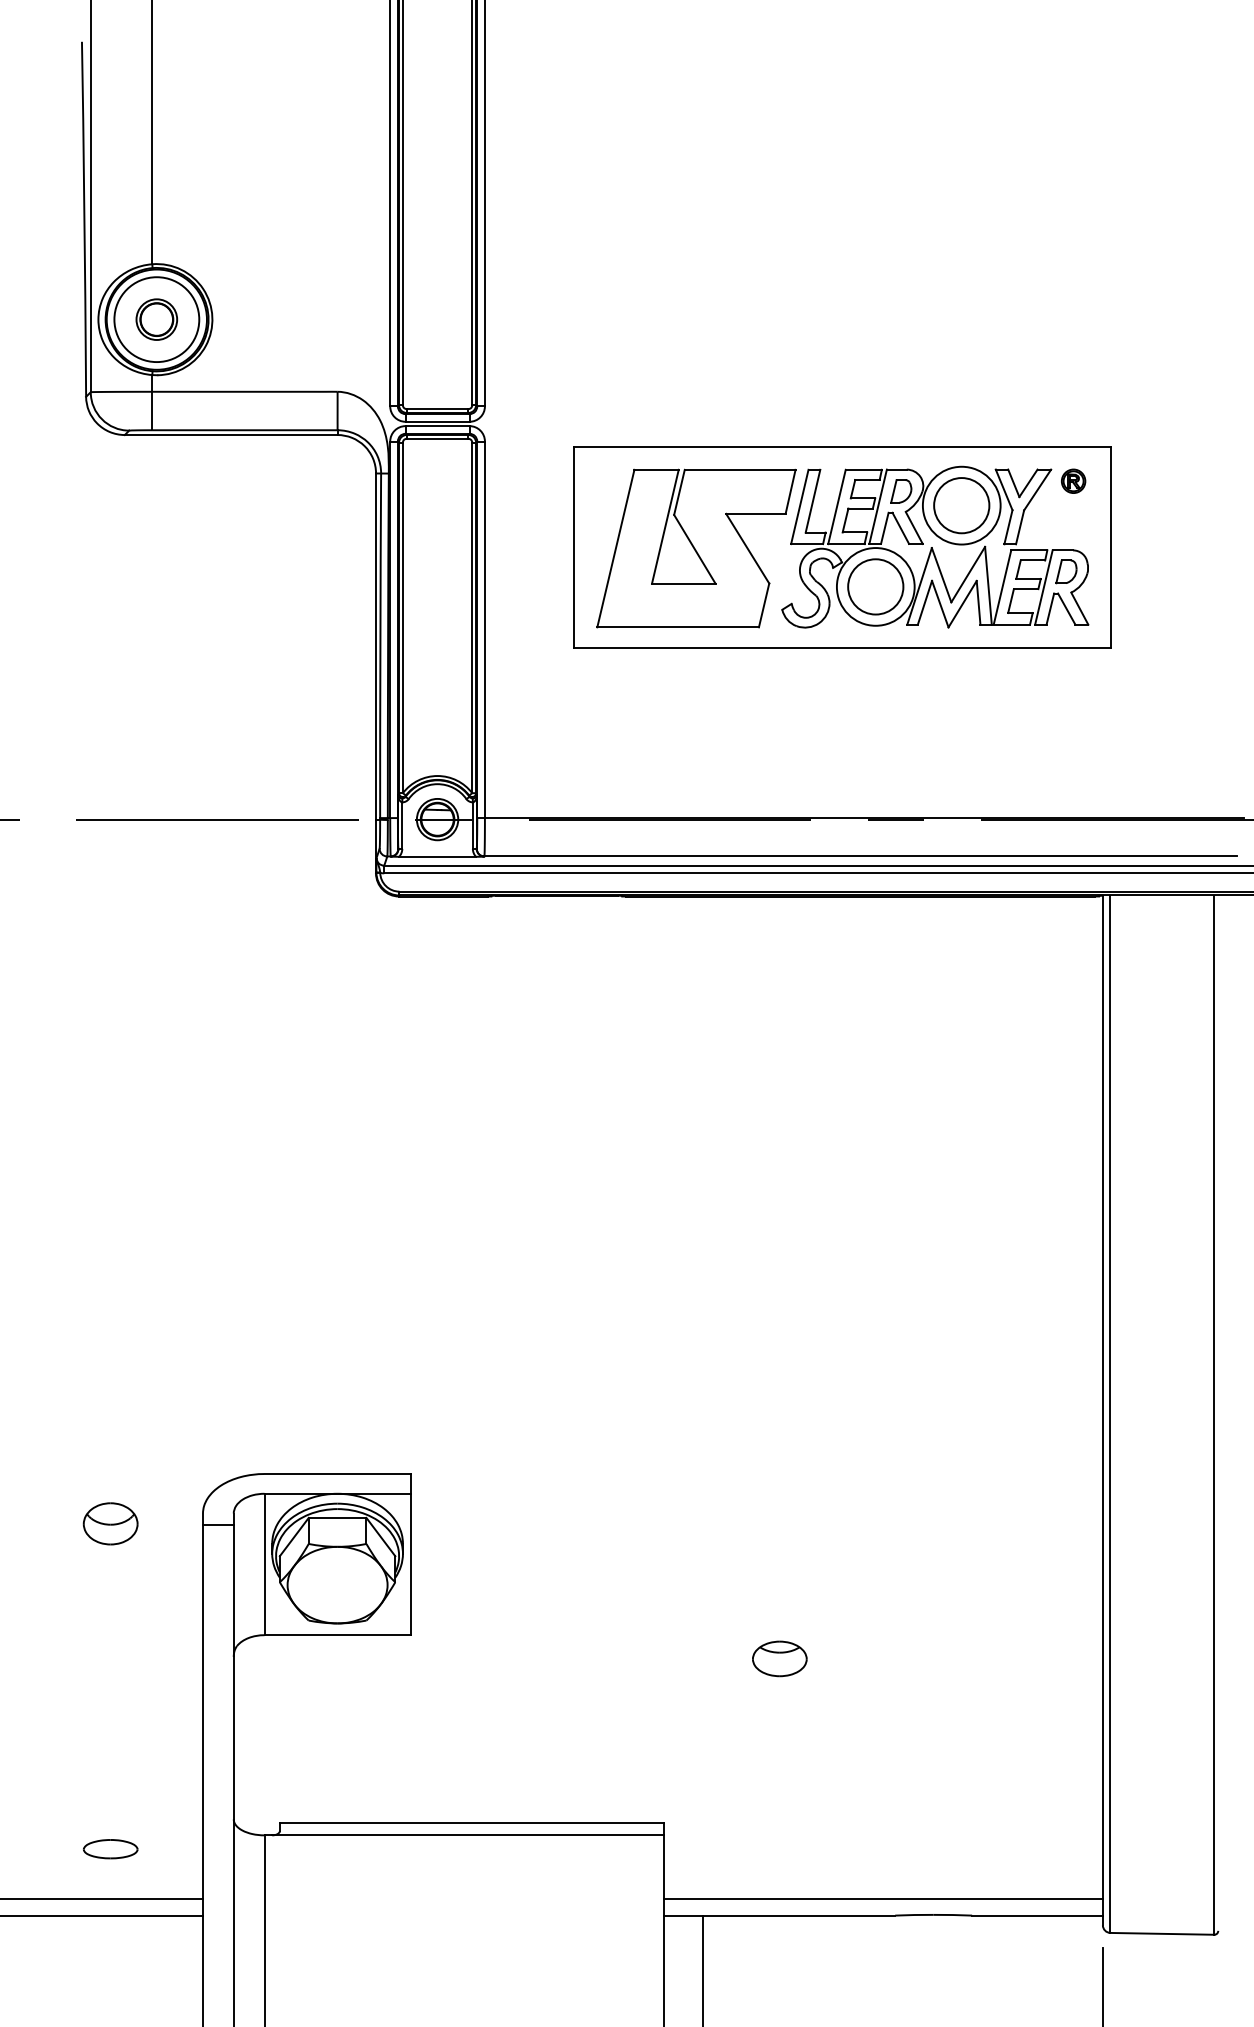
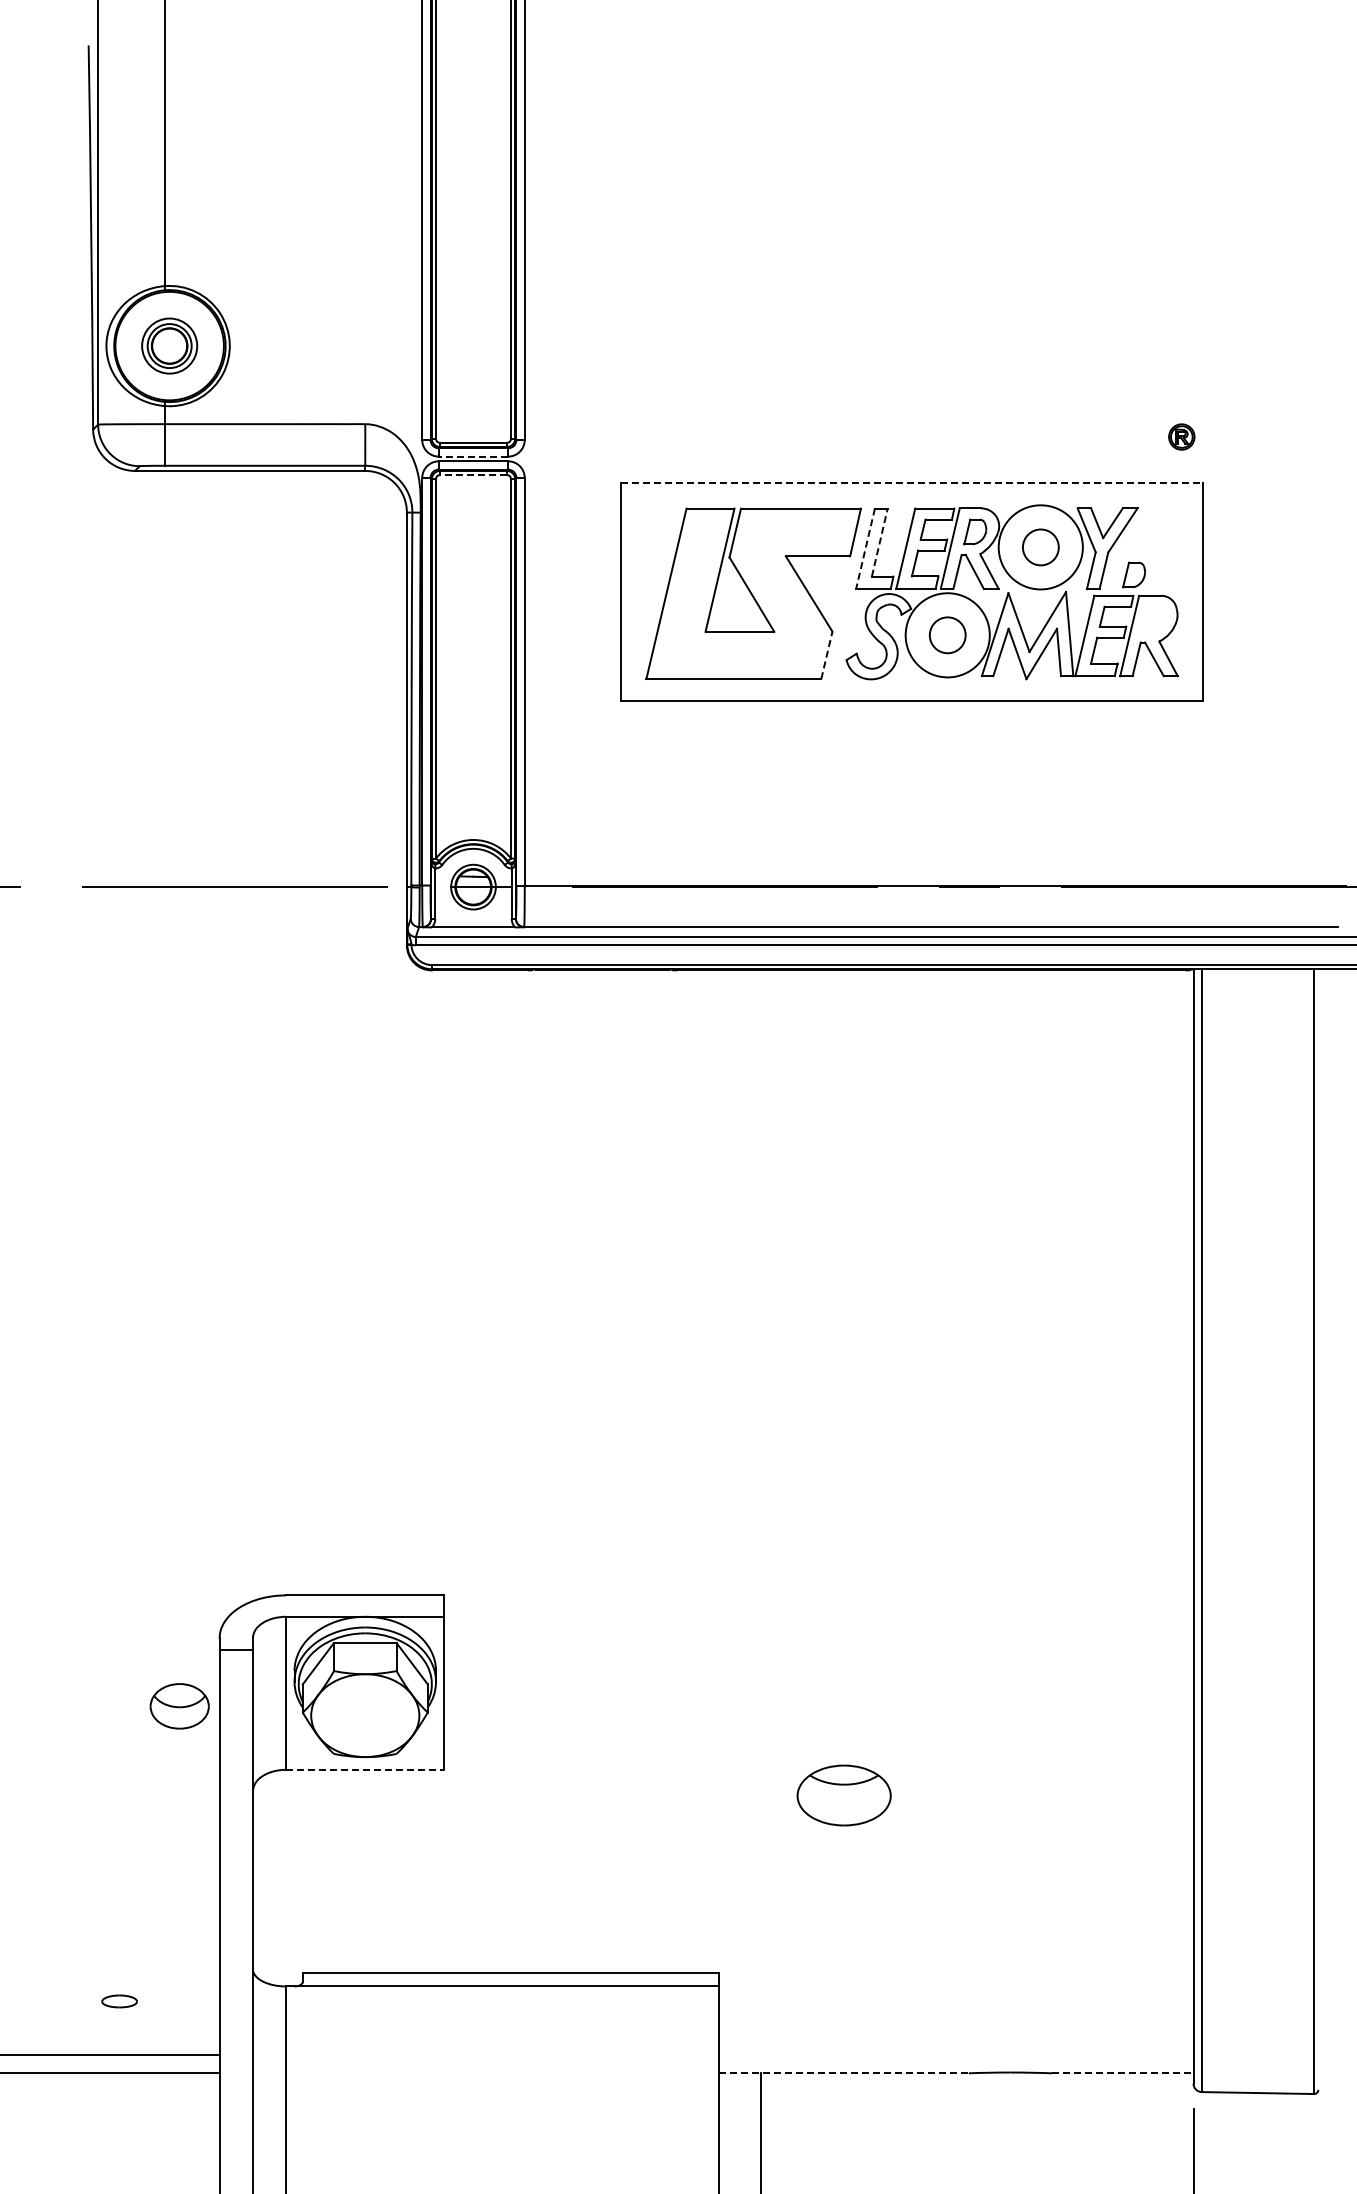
circle: (156, 320) -> (169, 346), size x0.6
line: (437, 421) -> (473, 456), solid -> dashed
line: (437, 439) -> (473, 475), solid -> dashed
line: (843, 446) -> (912, 483), solid -> dashed
part: (1073, 480) -> (1181, 436), moved
line: (812, 501) -> (879, 542), solid -> dashed
circle: (961, 505) -> (1040, 547), size x0.6
line: (799, 507) -> (865, 549), solid -> dashed
part: (1065, 571) -> (1133, 574), moved
circle: (875, 587) -> (947, 635), size x0.6
line: (764, 604) -> (827, 654), solid -> dashed
part: (110, 1524) -> (179, 1706), moved
line: (337, 1634) -> (365, 1769), solid -> dashed
part: (779, 1658) -> (843, 1795), size x1.6
part: (110, 1849) -> (119, 2001), size x0.6
line: (883, 1899) -> (956, 2055), removed
line: (779, 1915) -> (843, 2073), solid -> dashed
line: (1037, 1915) -> (1122, 2073), solid -> dashed

